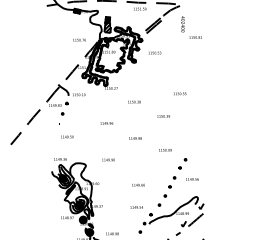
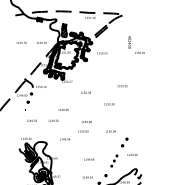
part: (184, 27) -> (130, 44), moved
part: (54, 39) -> (21, 42), added
part: (94, 136) -> (53, 120), added
line: (131, 150) -> (83, 131), added
part: (169, 186) -> (114, 160), size x0.7

